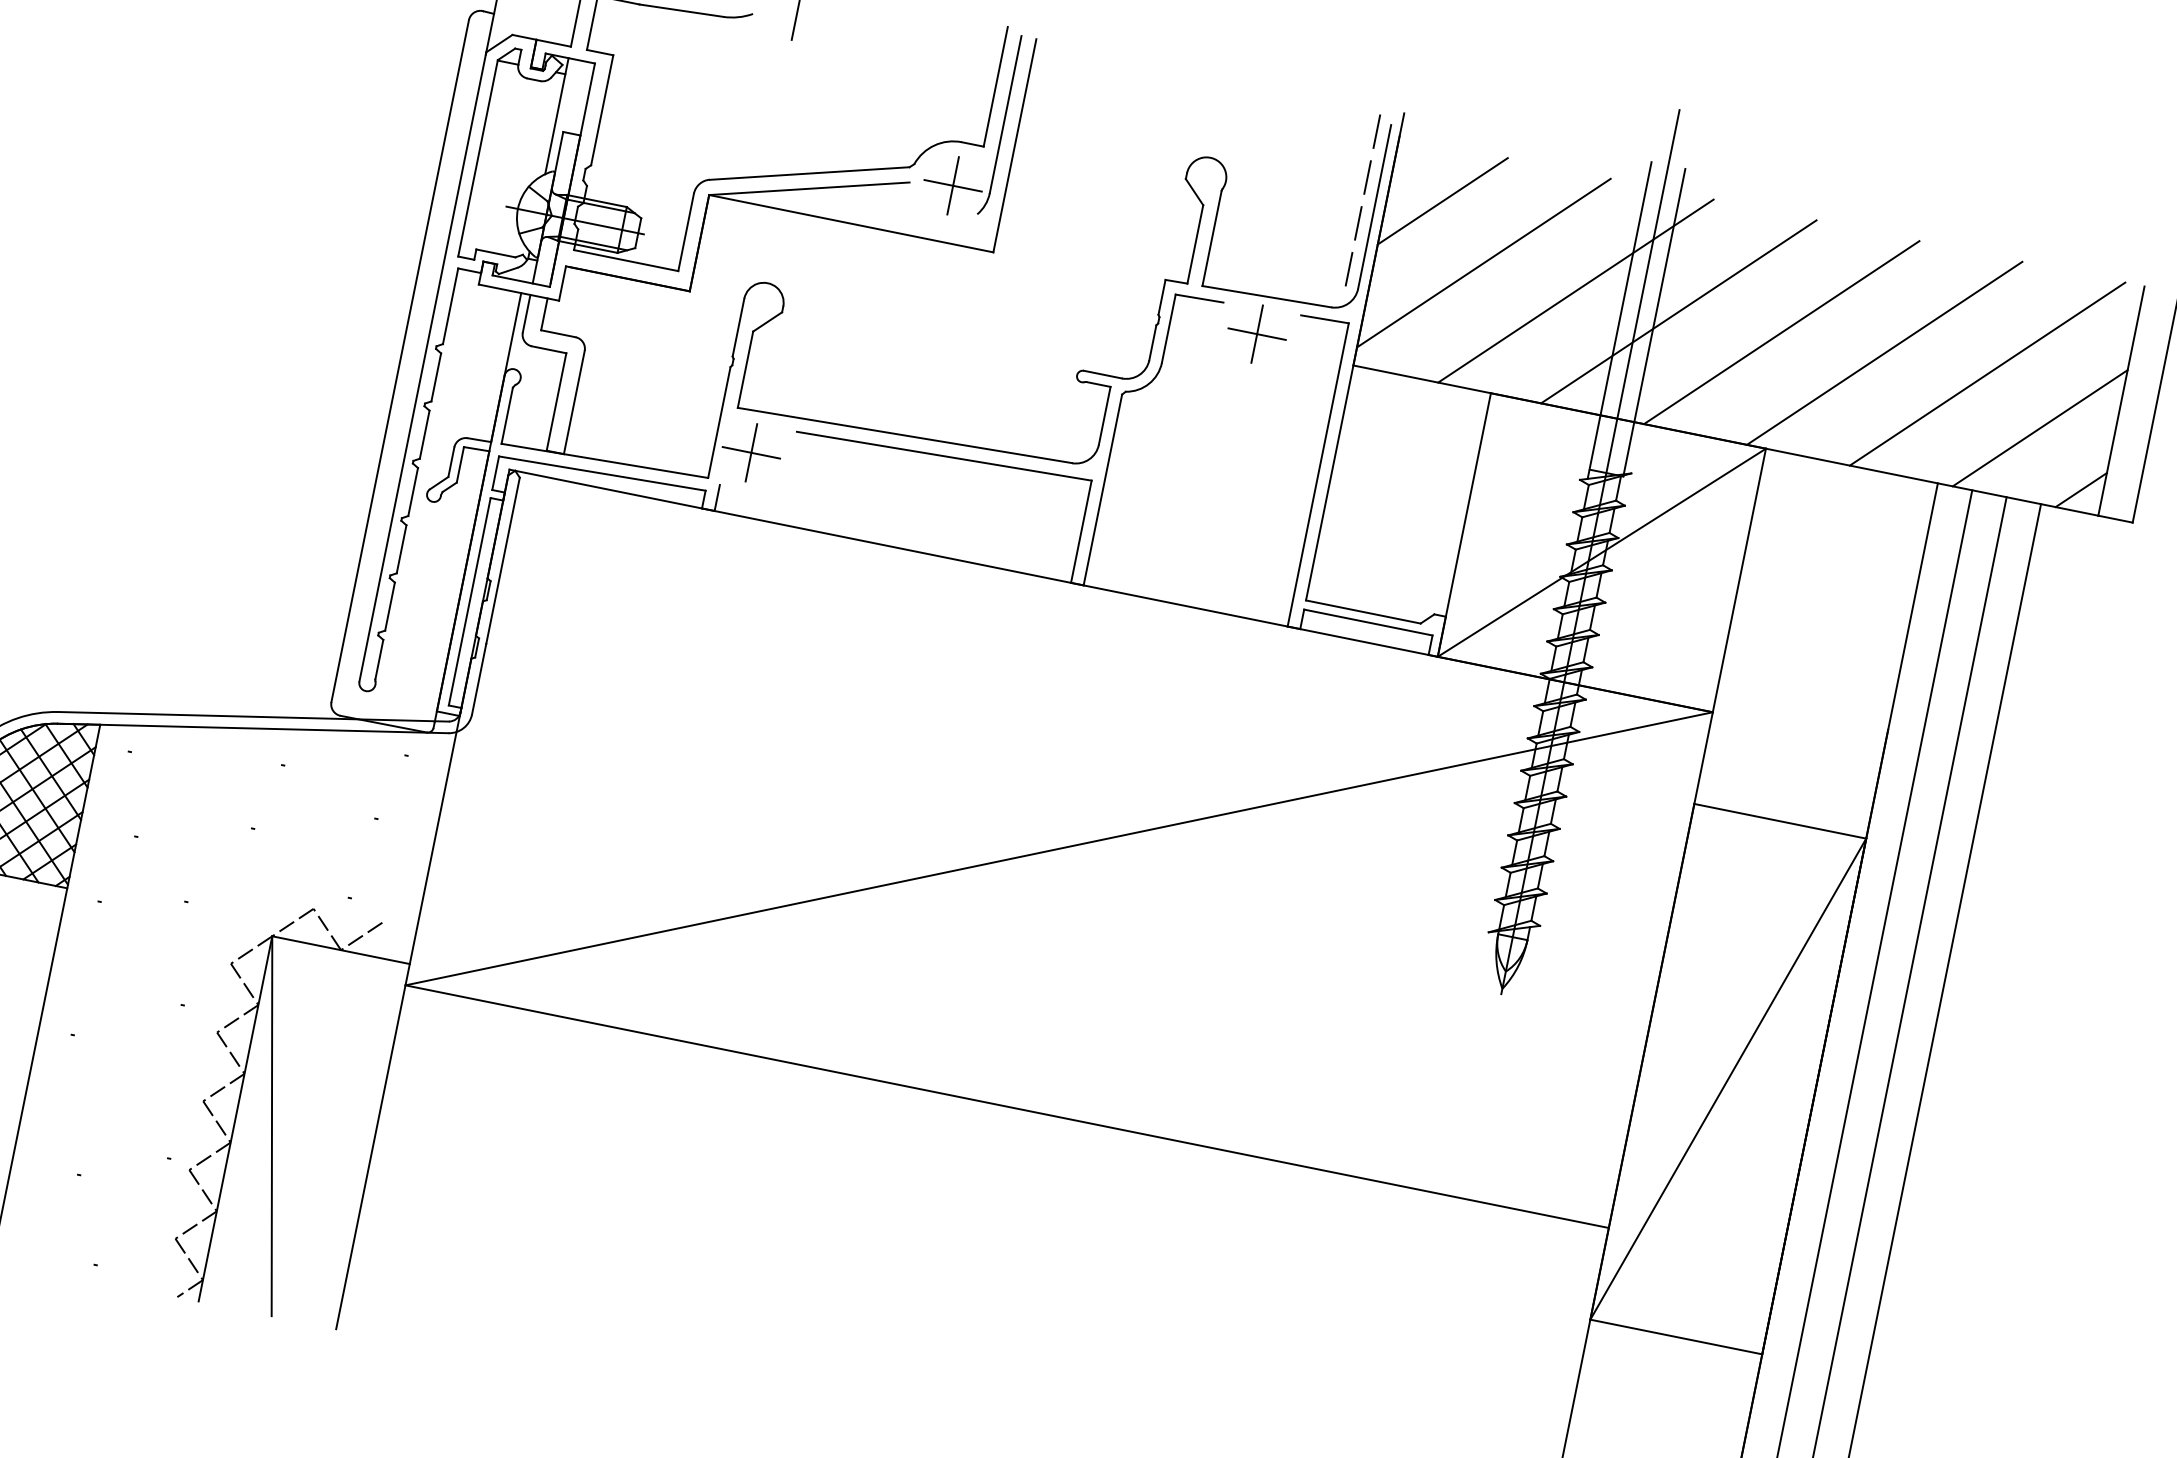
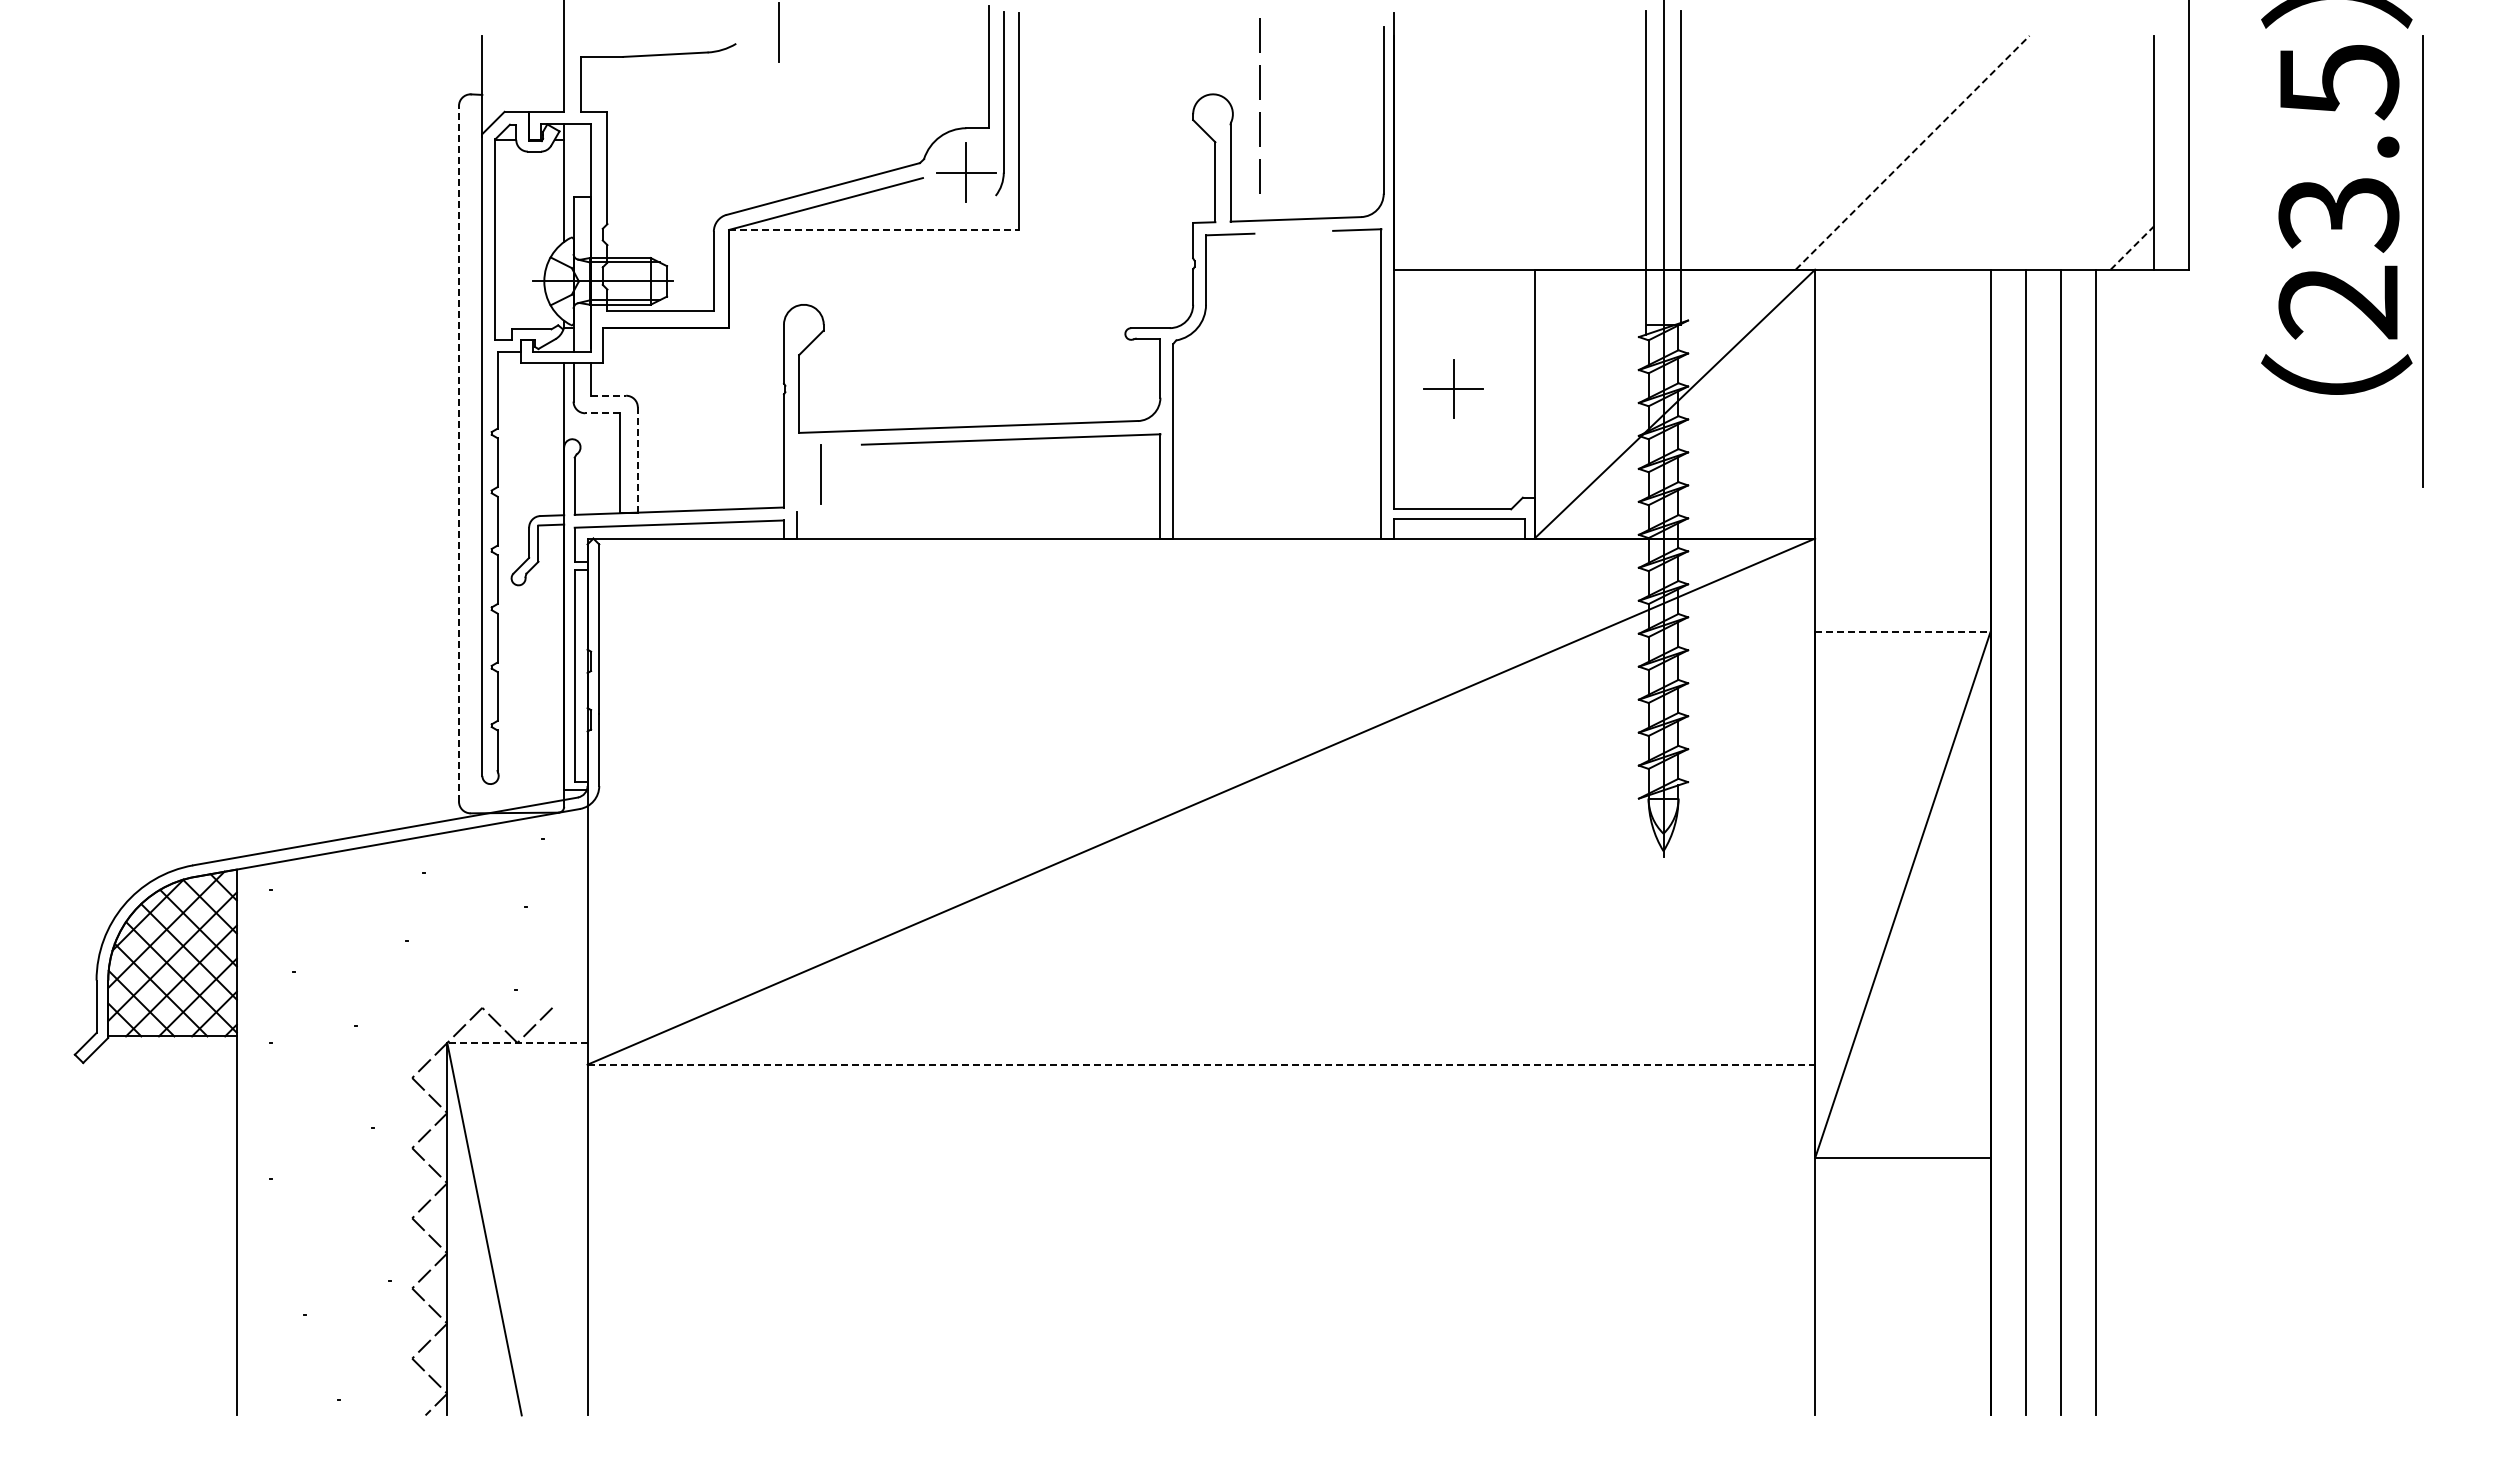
line: (1363, 193) -> (1259, 99), moved
line: (1442, 200) -> (1449, 90), removed
line: (851, 223) -> (874, 229), solid -> dashed
line: (1483, 262) -> (1501, 143), removed
line: (1575, 290) -> (1597, 152), removed
line: (1678, 311) -> (1702, 152), removed
line: (1781, 332) -> (1807, 152), removed
line: (558, 333) -> (608, 395), solid -> dashed
part: (1257, 333) -> (1453, 388), moved
line: (548, 349) -> (602, 413), solid -> dashed
line: (1884, 353) -> (1912, 152), solid -> dashed
line: (399, 360) -> (458, 453), solid -> dashed
line: (1987, 373) -> (2017, 152), removed
line: (573, 402) -> (637, 460), solid -> dashed
line: (2039, 428) -> (2079, 195), removed
line: (751, 453) -> (821, 474), removed
line: (2081, 489) -> (2132, 247), solid -> dashed
line: (1779, 821) -> (1902, 632), solid -> dashed
line: (340, 949) -> (516, 1042), solid -> dashed
line: (1007, 1106) -> (1201, 1064), solid -> dashed

